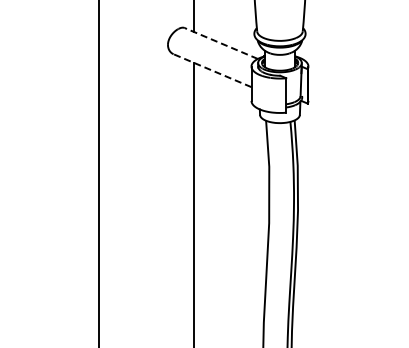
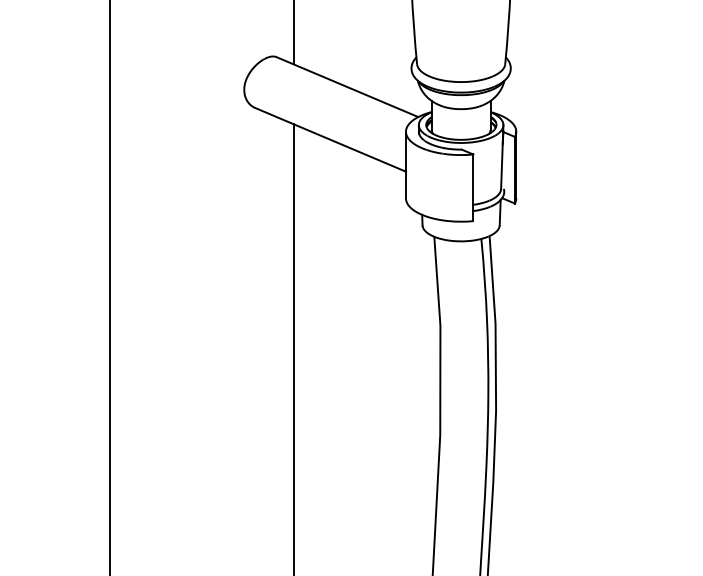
line: (221, 43) -> (347, 87), dashed -> solid
line: (212, 70) -> (330, 139), dashed -> solid

